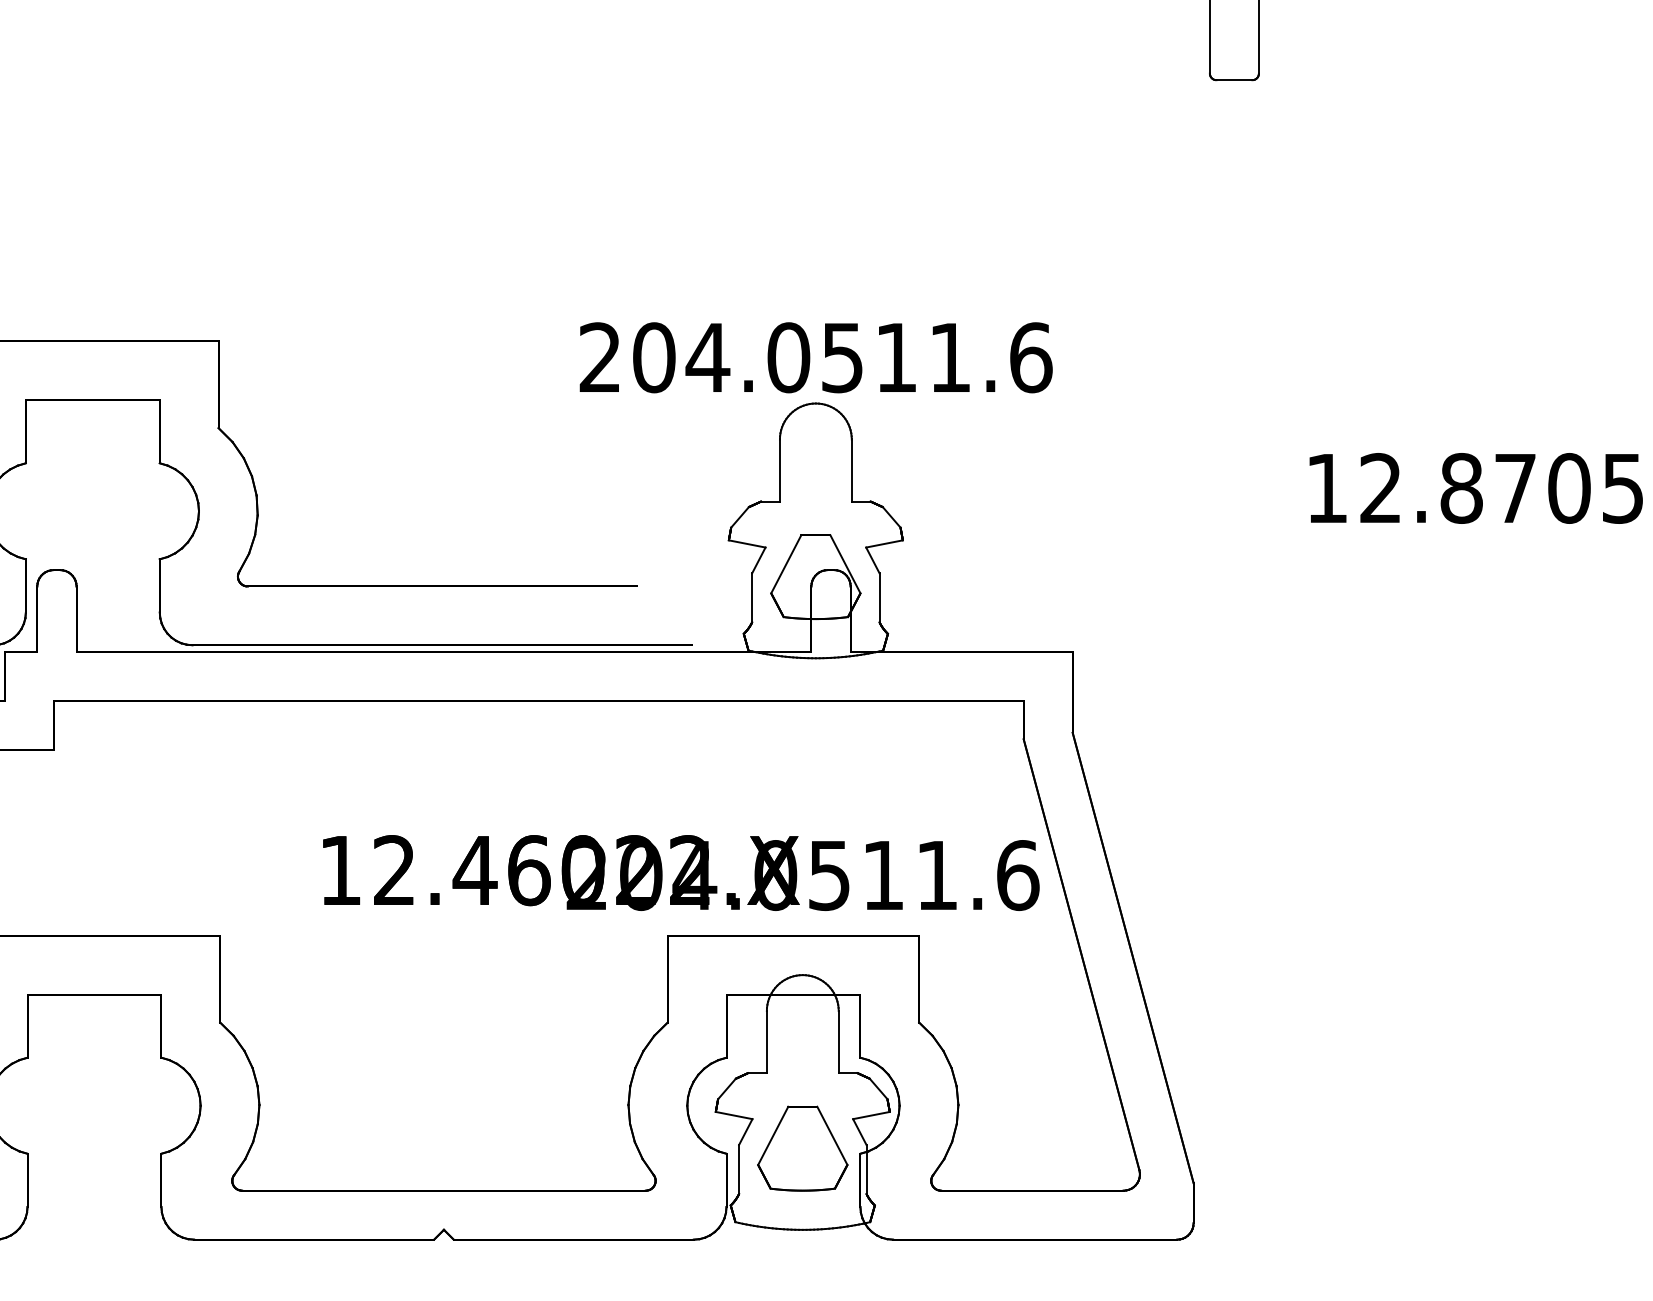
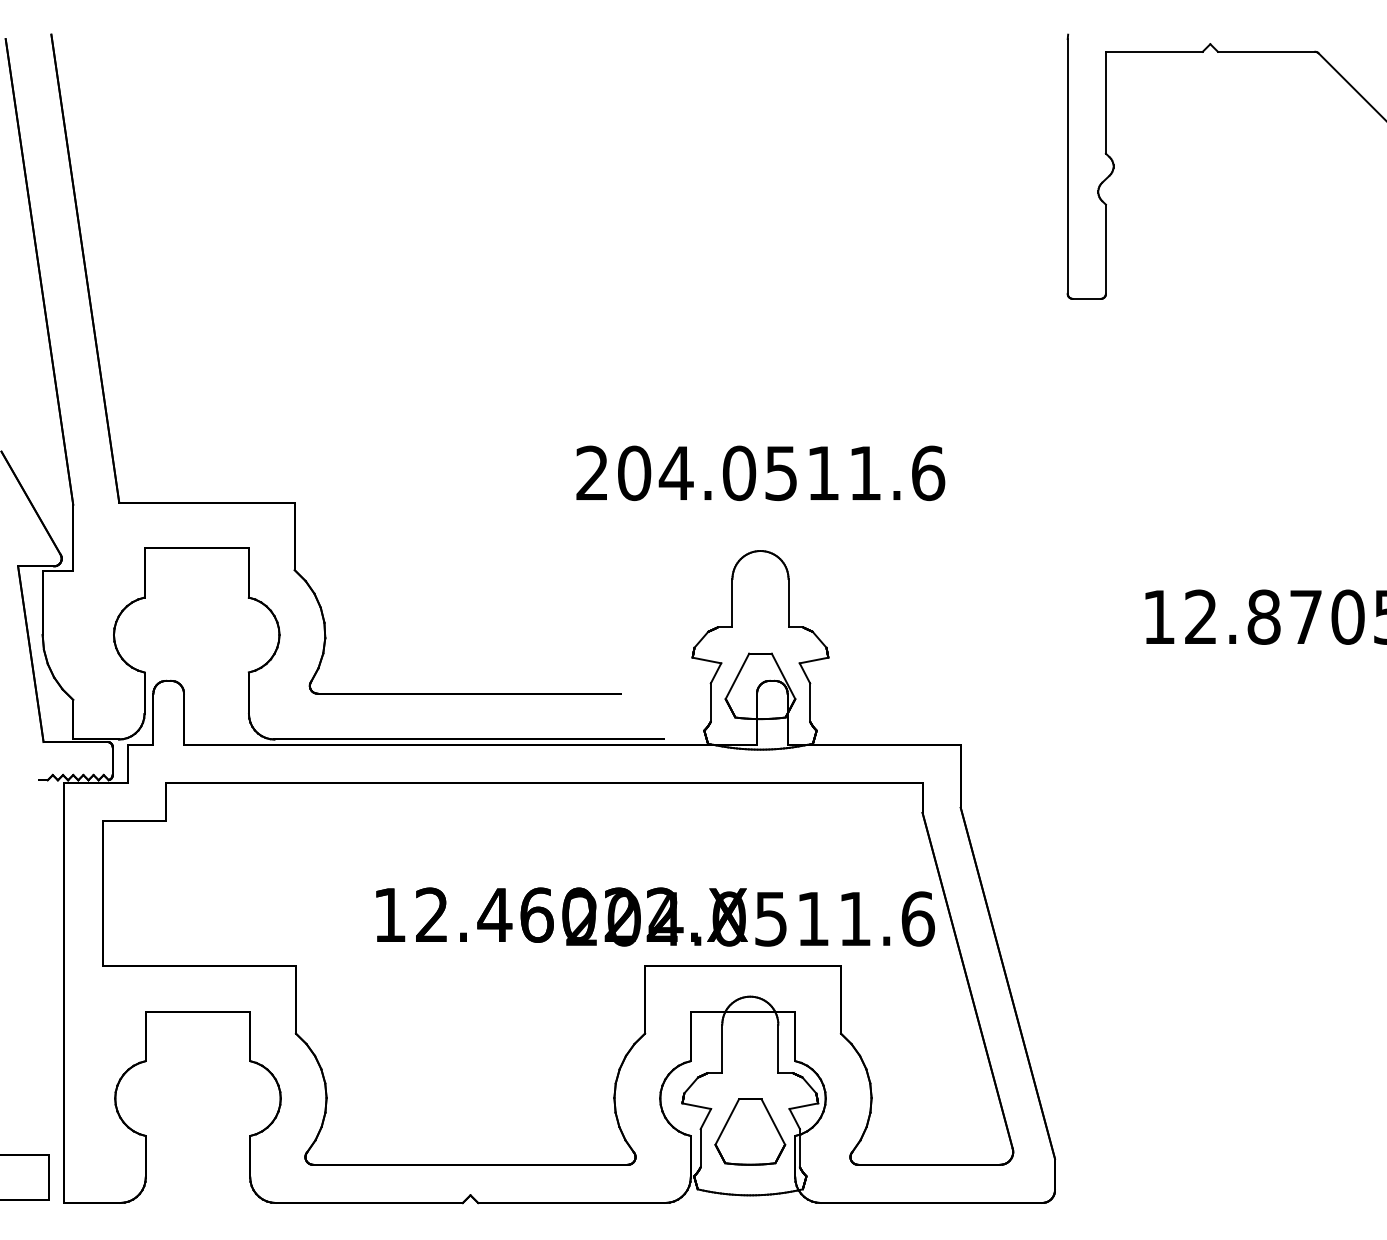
text: (815, 356) -> (760, 472), moved

